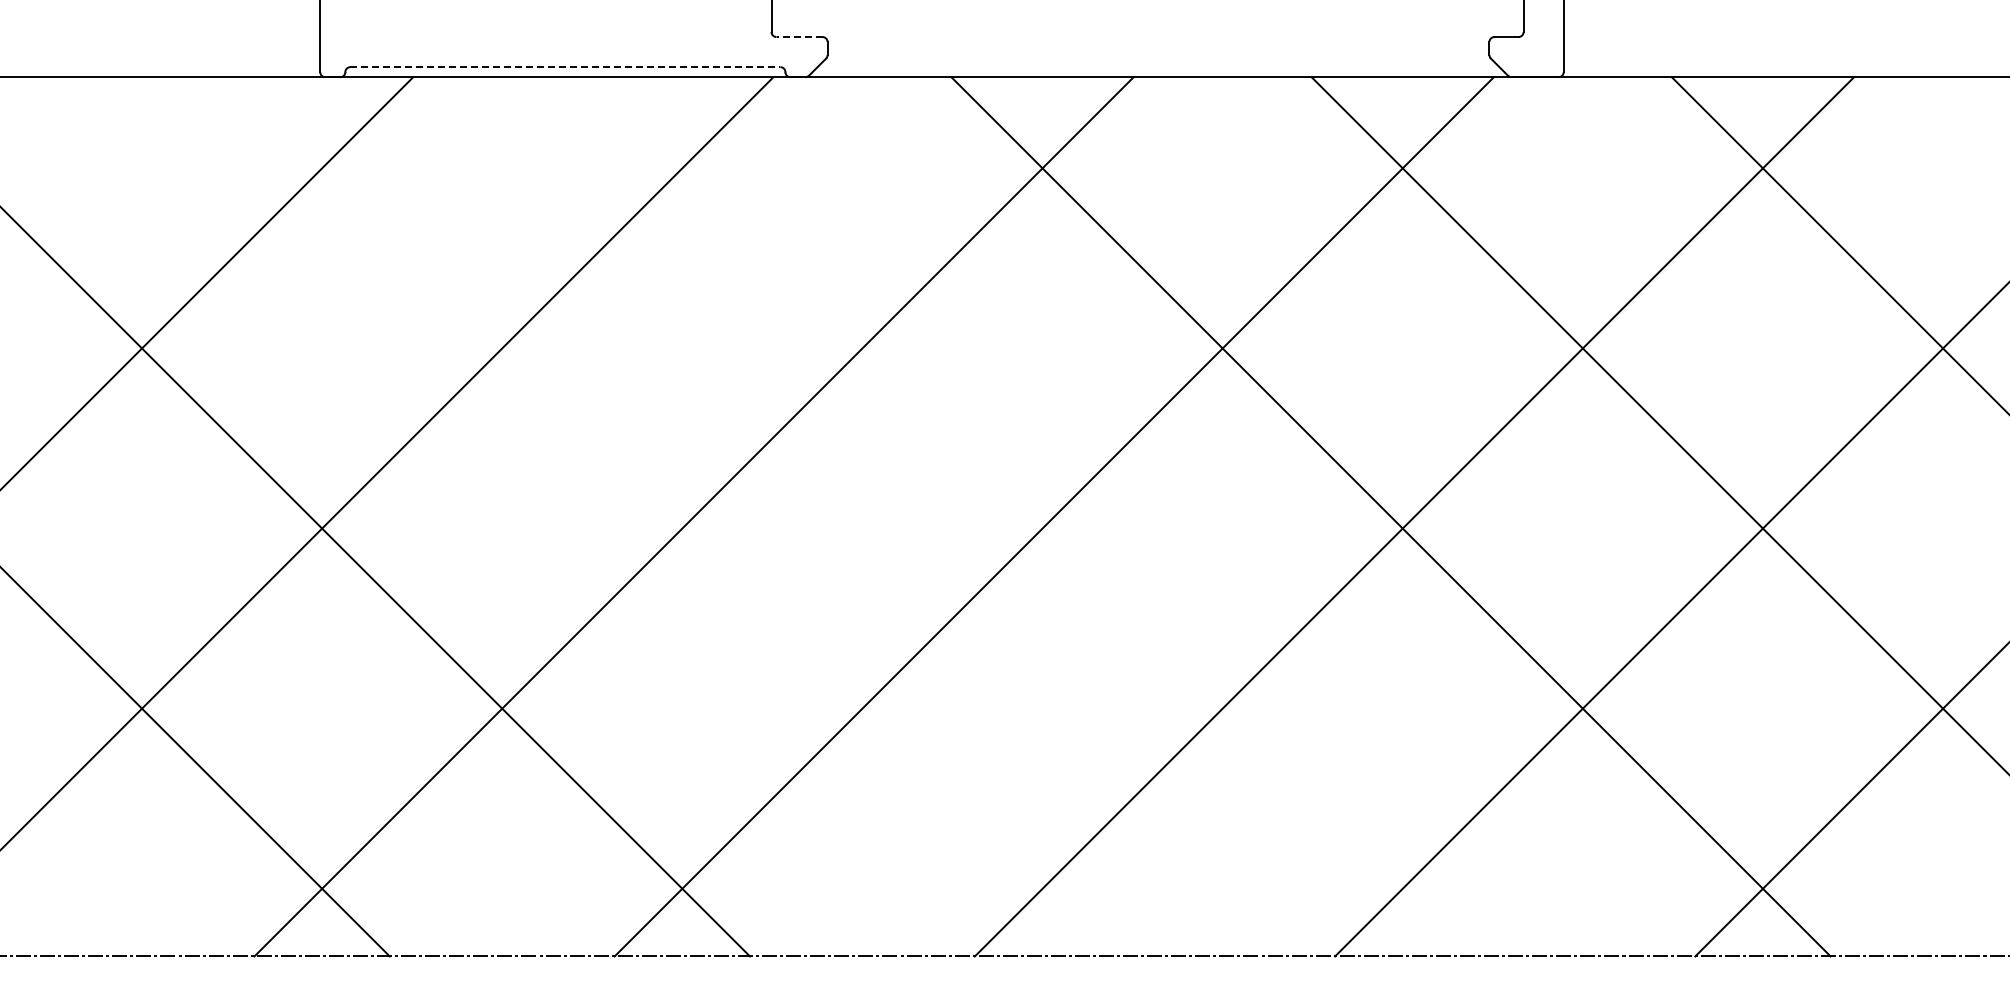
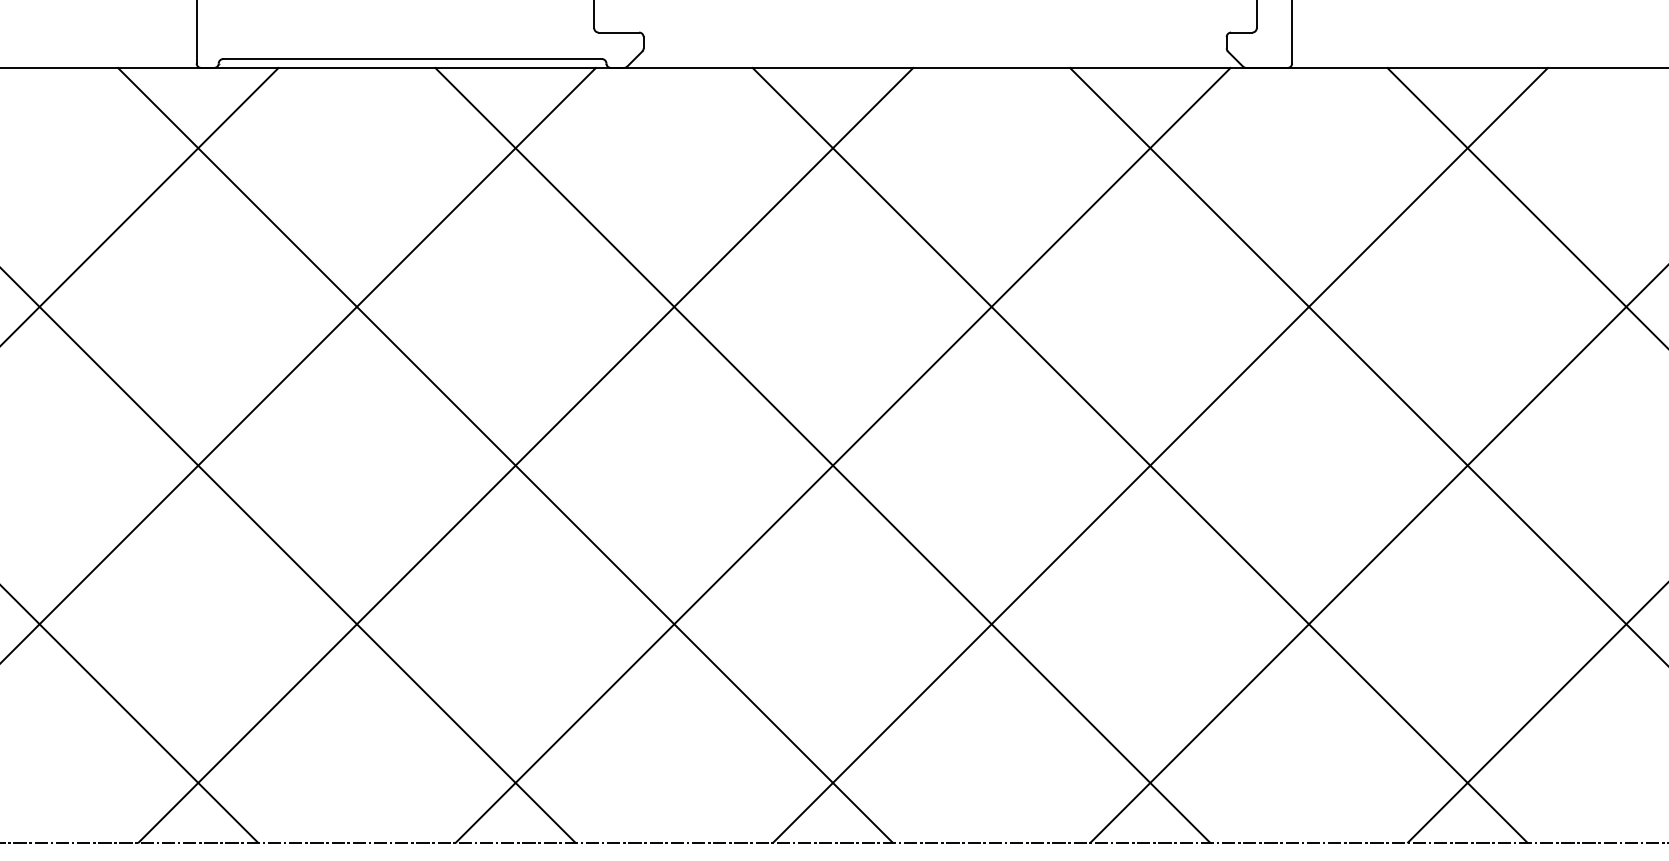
line: (799, 37) -> (618, 32), dashed -> solid
line: (565, 67) -> (412, 59), dashed -> solid
line: (670, 516) -> (505, 454), added
line: (1030, 516) -> (822, 454), added

